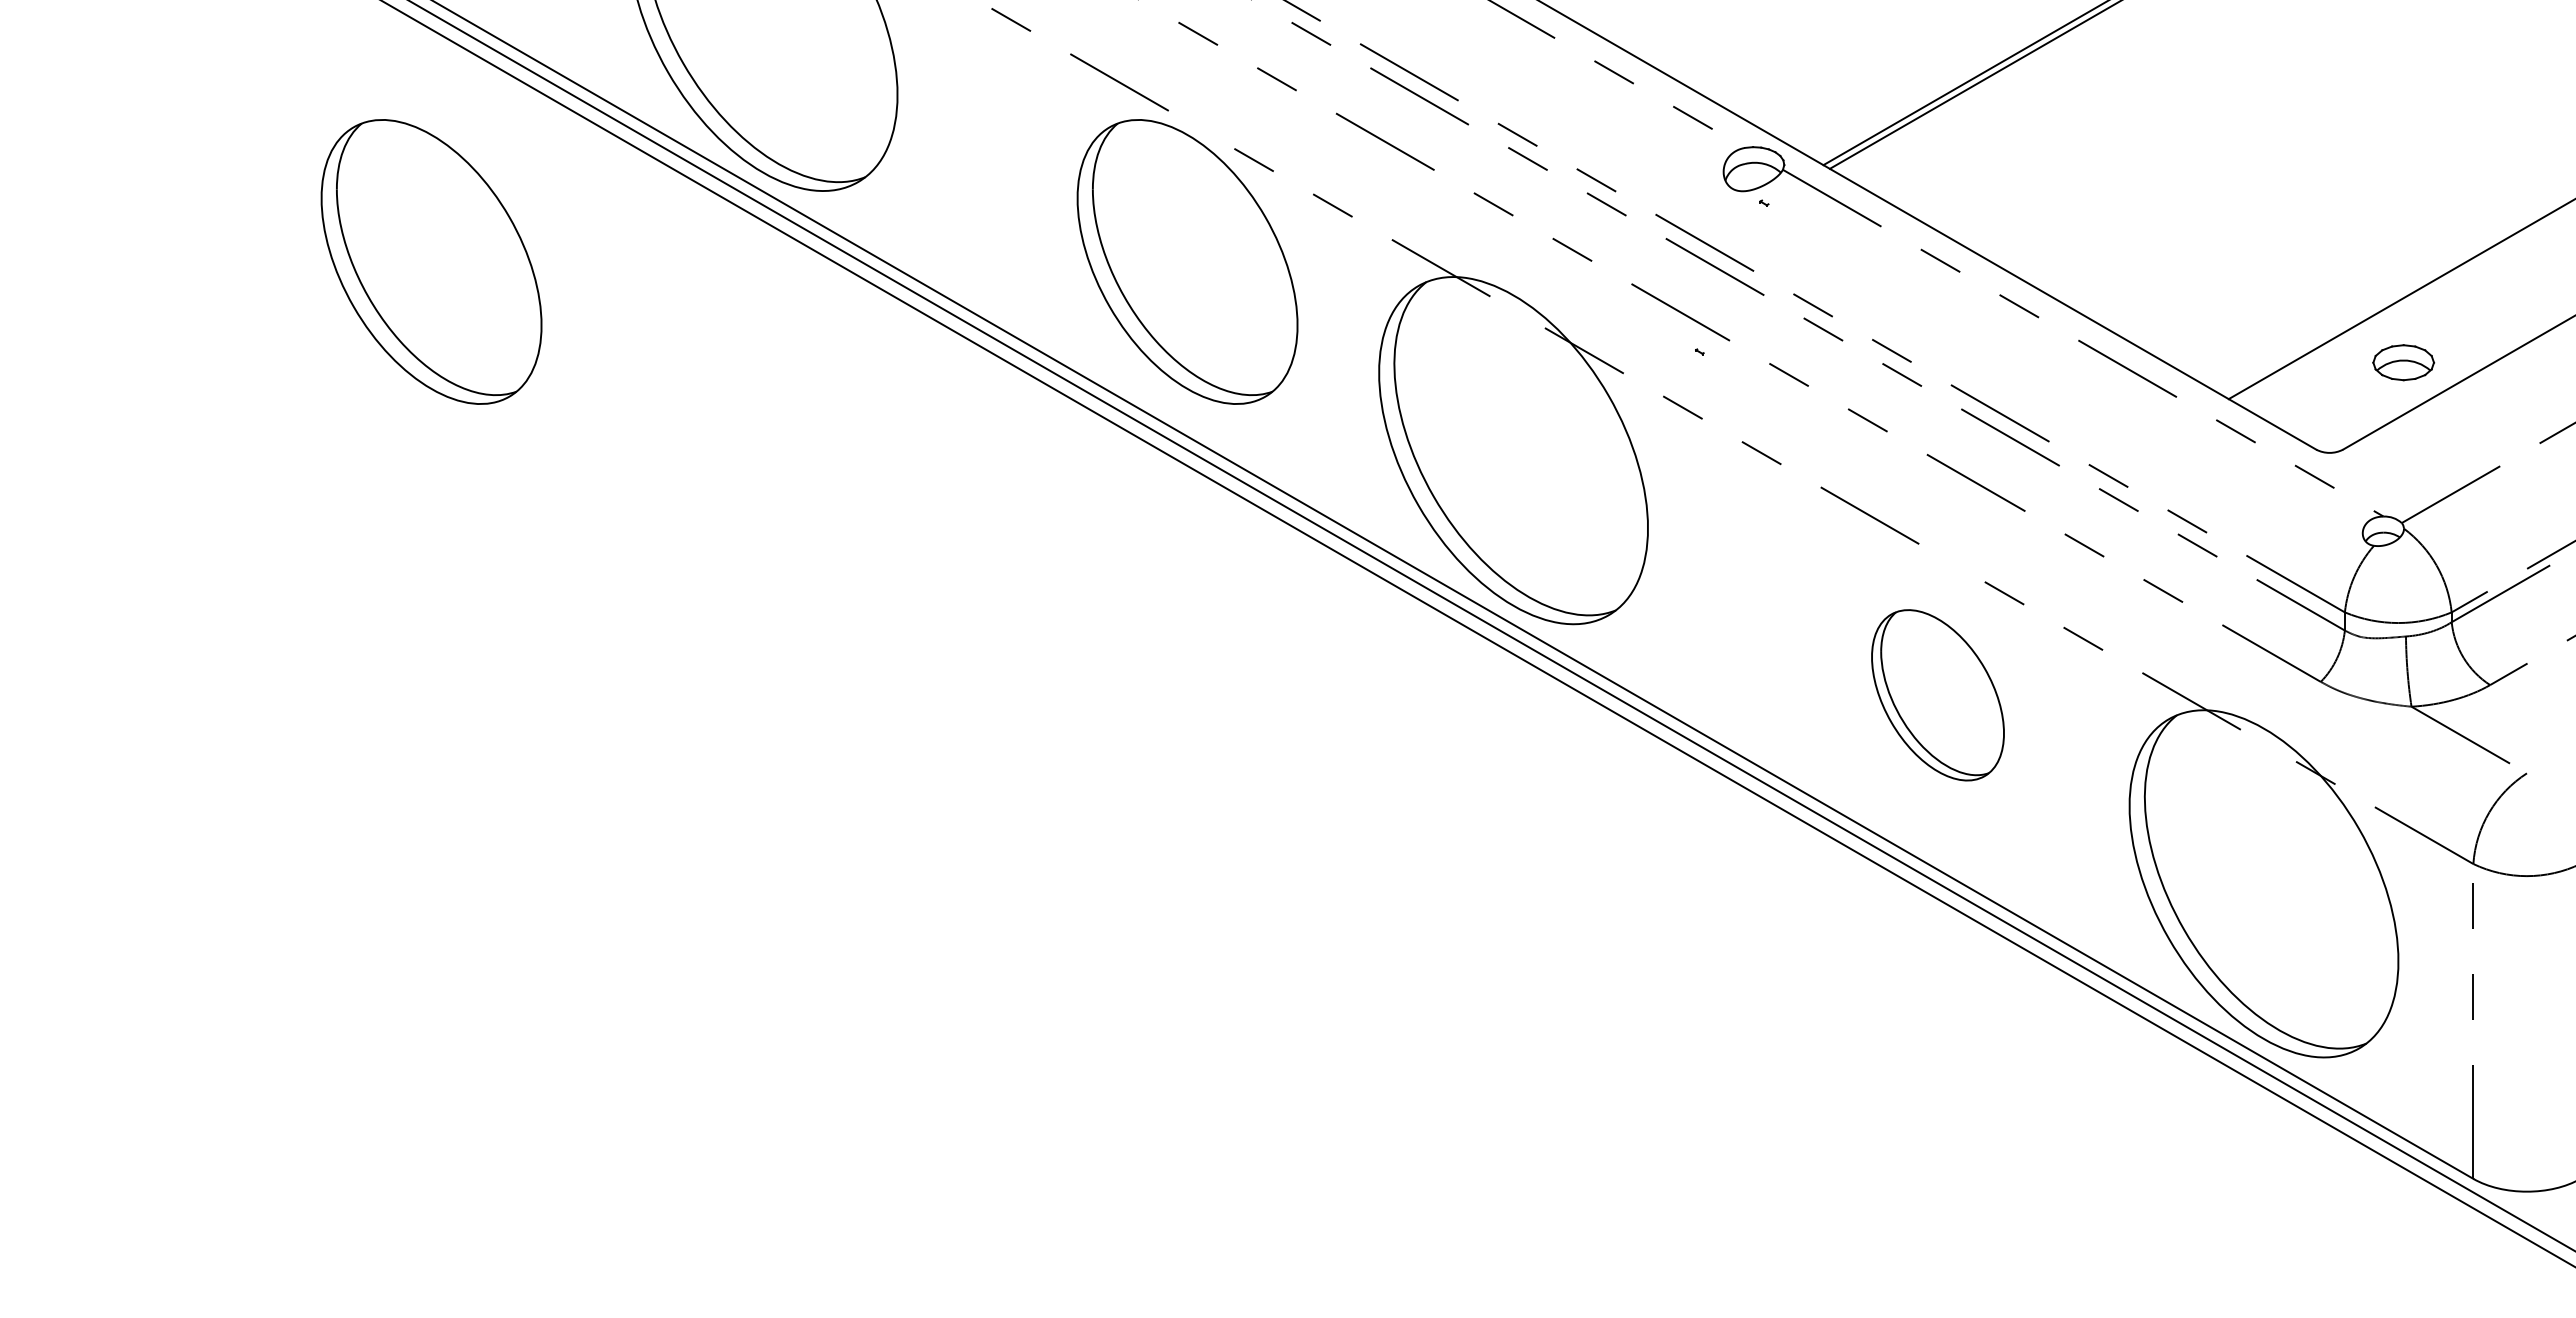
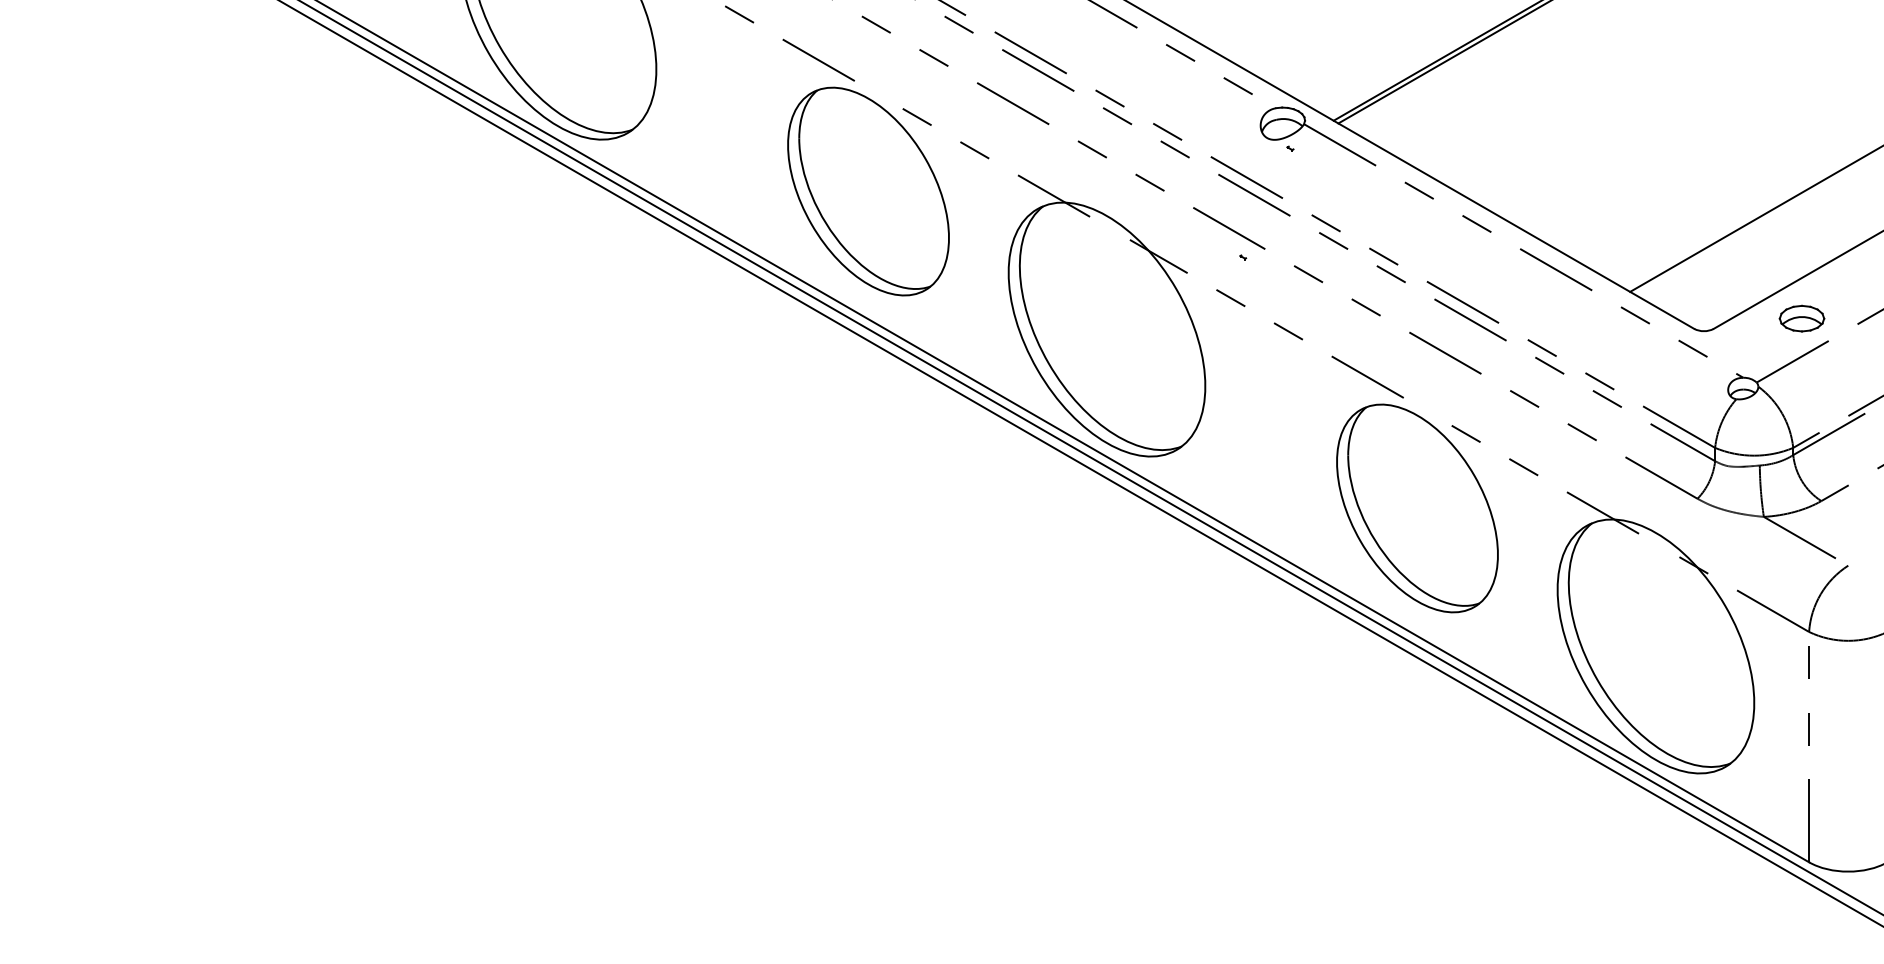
part: (431, 261) -> (315, 191), removed
part: (2403, 362) -> (1801, 318), moved
part: (1937, 695) -> (1417, 508), size x1.67

